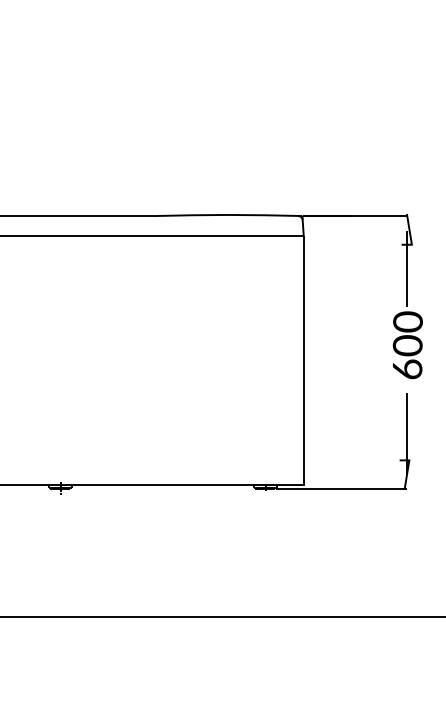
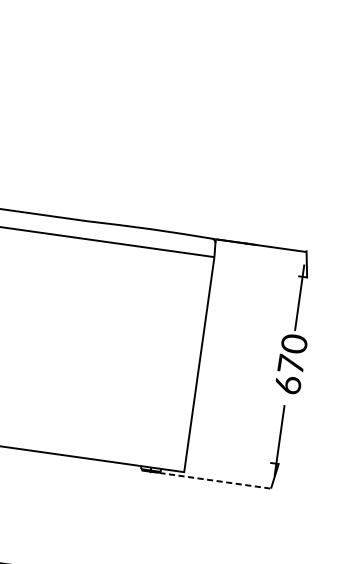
text: (407, 345) -> (291, 364), 600 -> 670
line: (341, 489) -> (216, 481), solid -> dashed

